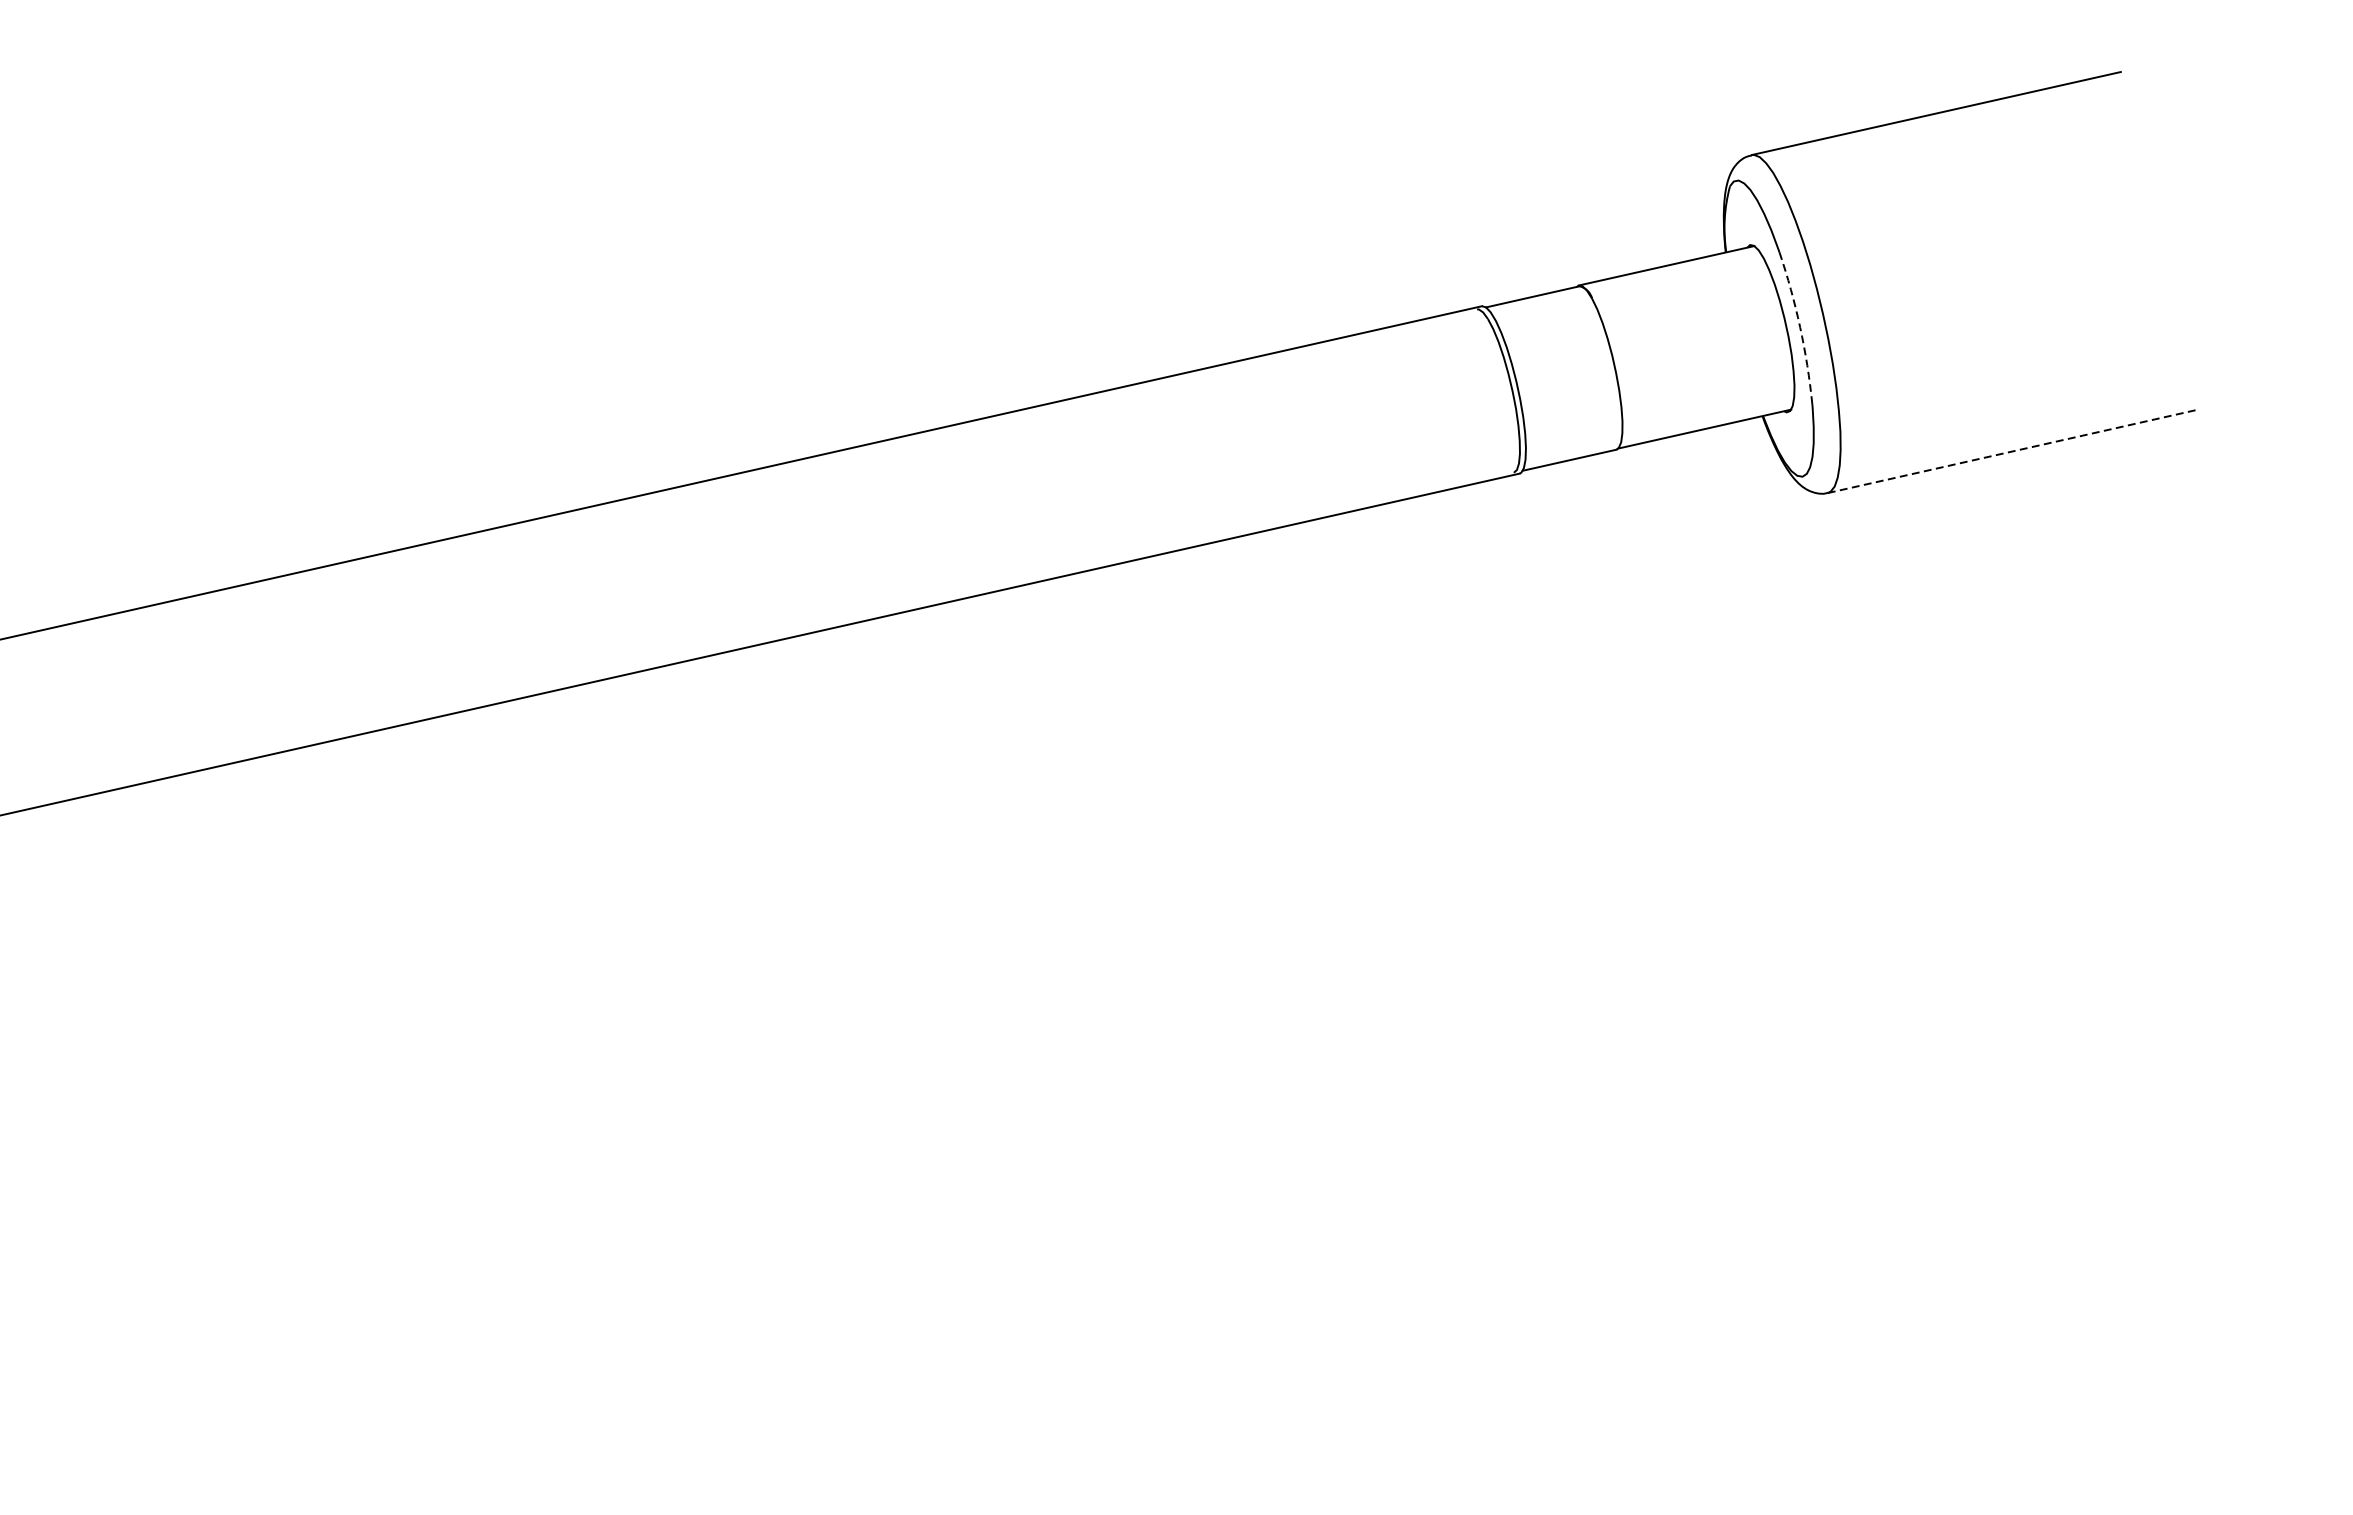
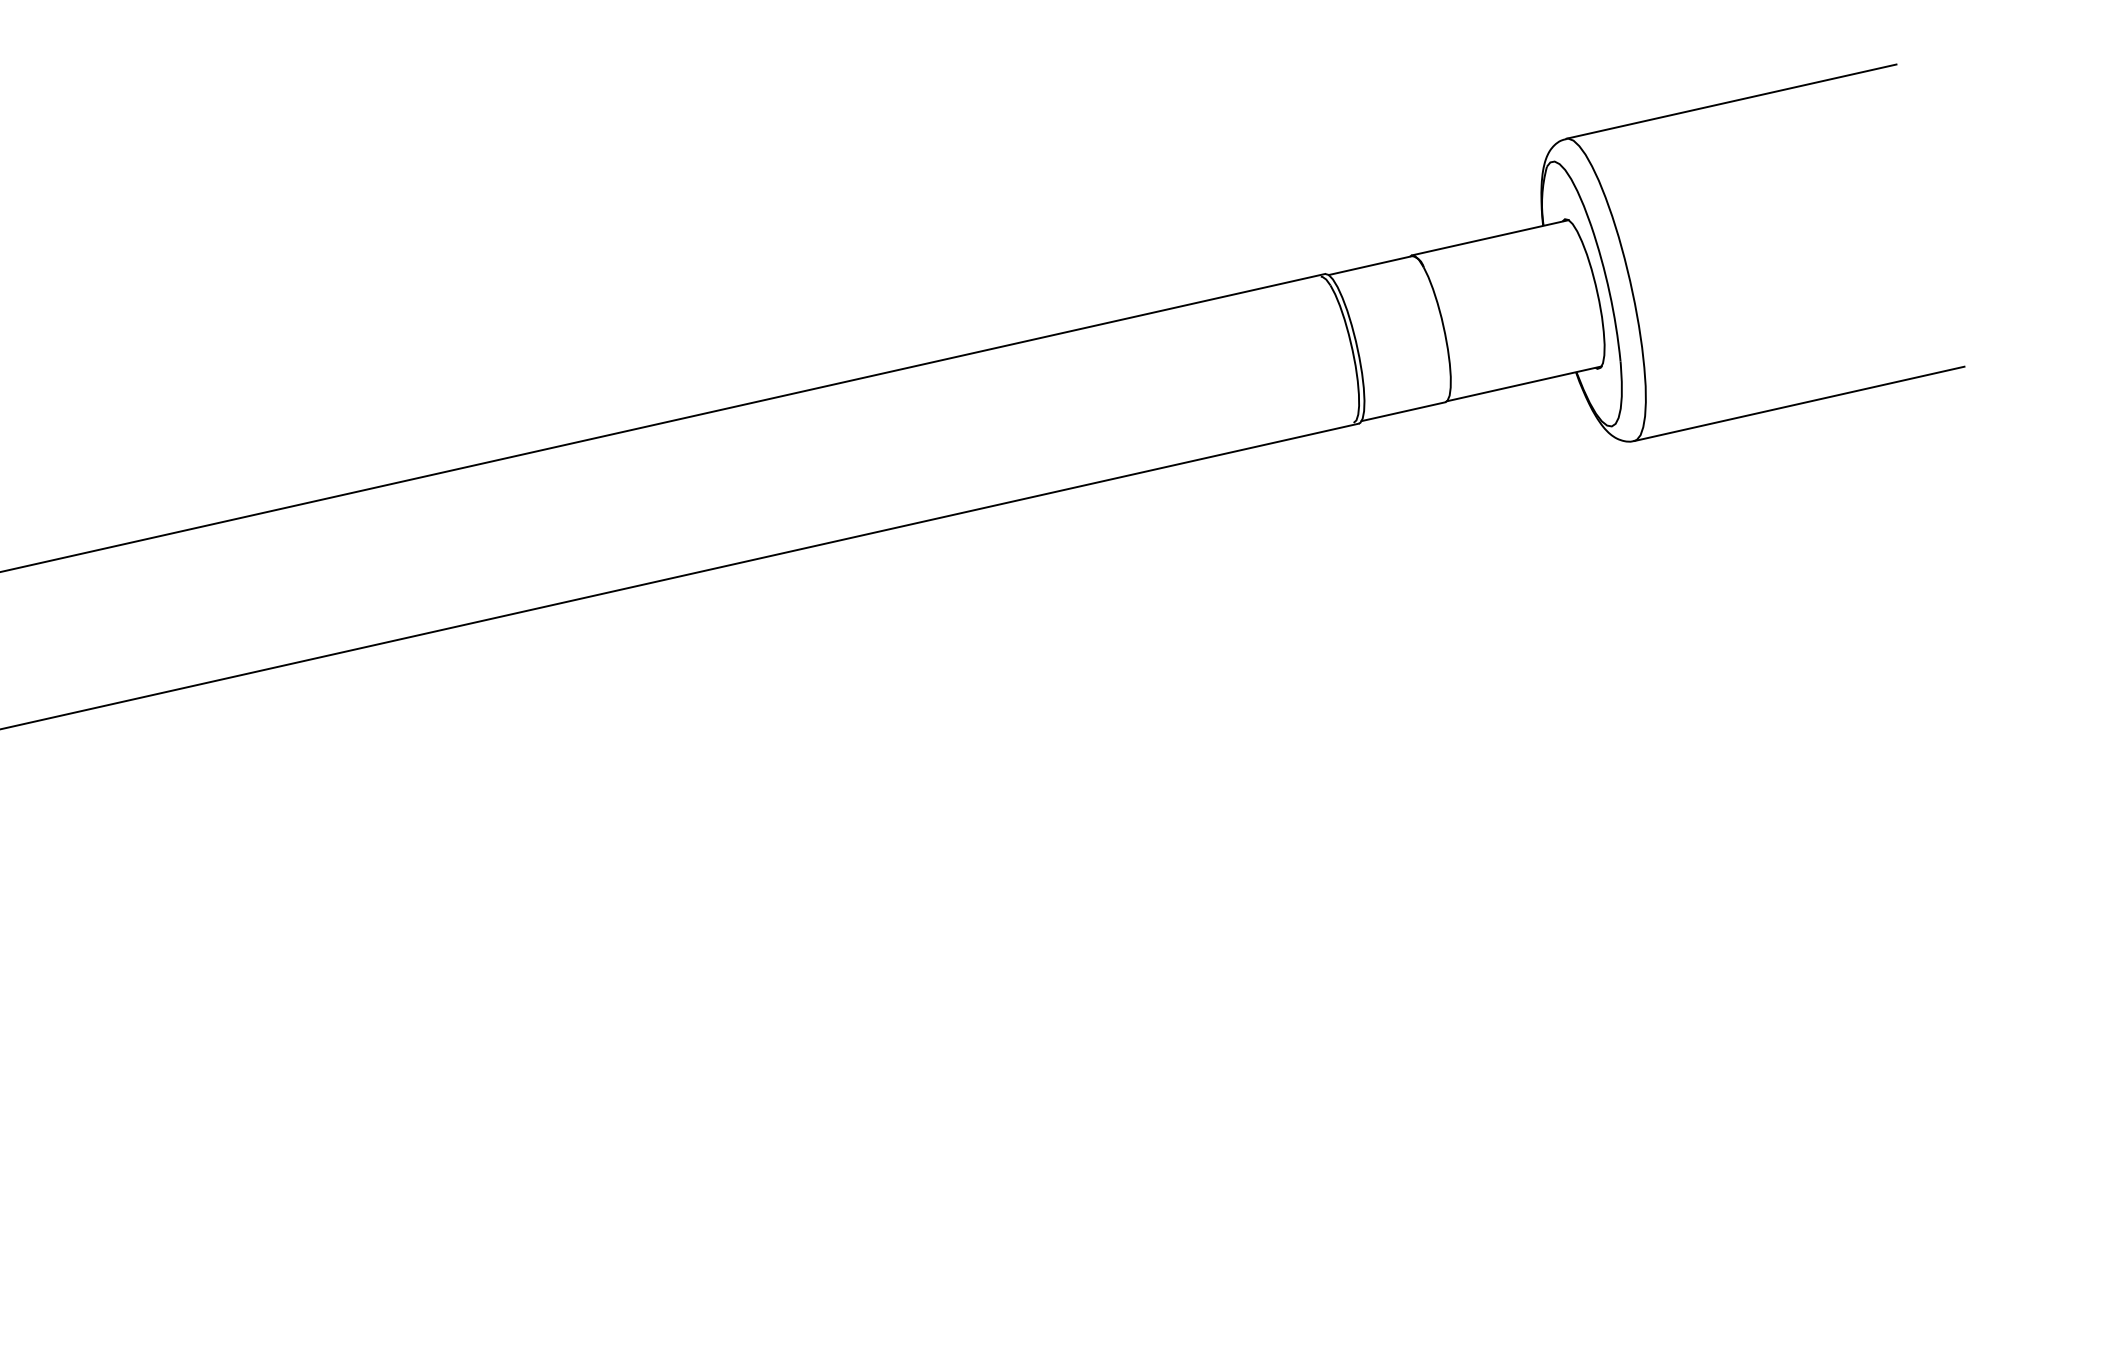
arc: (1799, 326) -> (1609, 292), dashed -> solid
line: (2012, 451) -> (1799, 403), dashed -> solid

